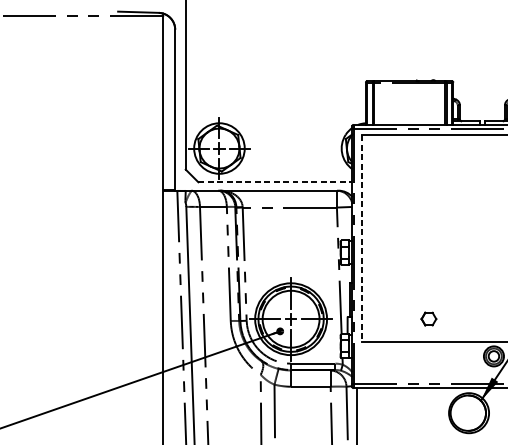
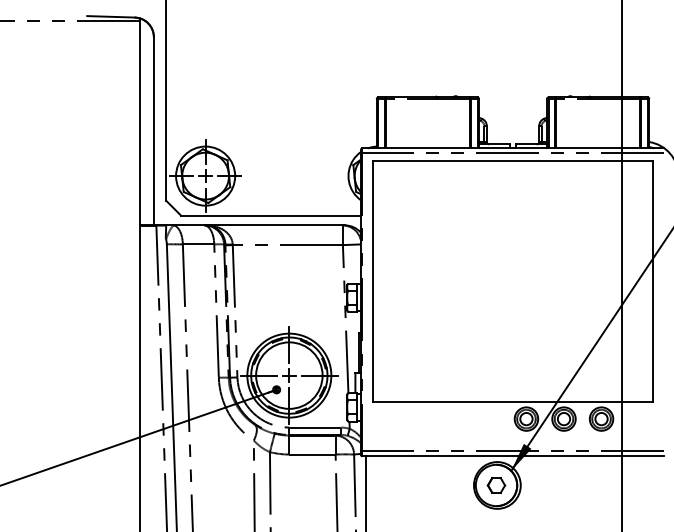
line: (275, 182) -> (271, 215), dashed -> solid
line: (362, 238) -> (372, 281), dashed -> solid
part: (428, 319) -> (496, 485), moved

